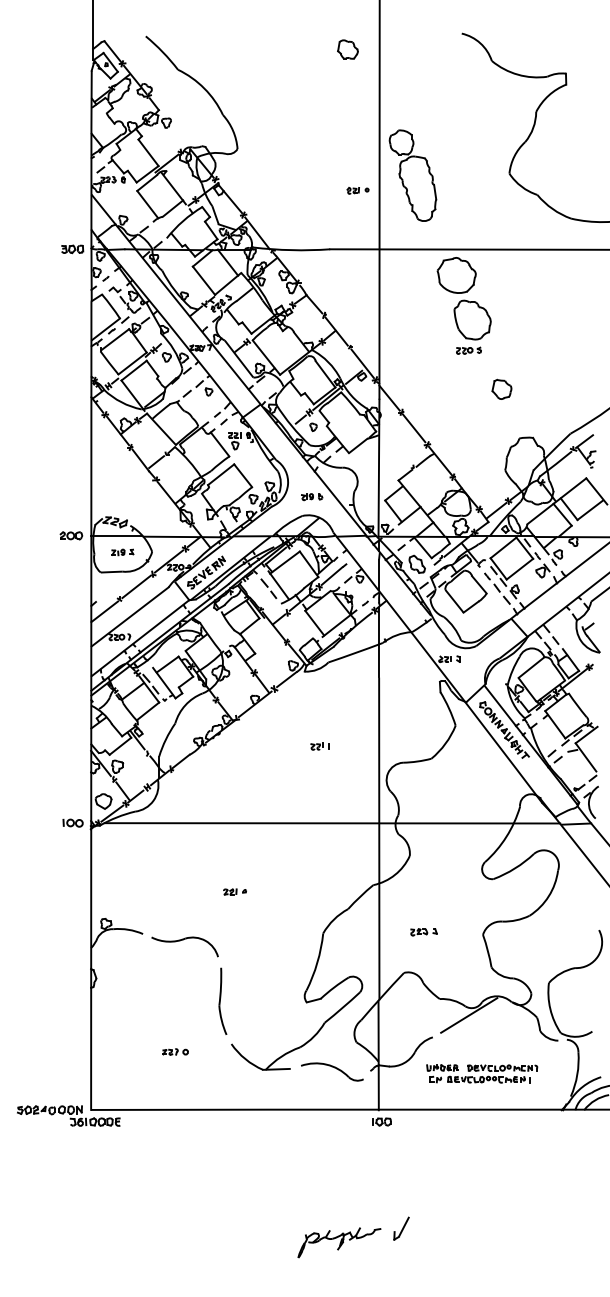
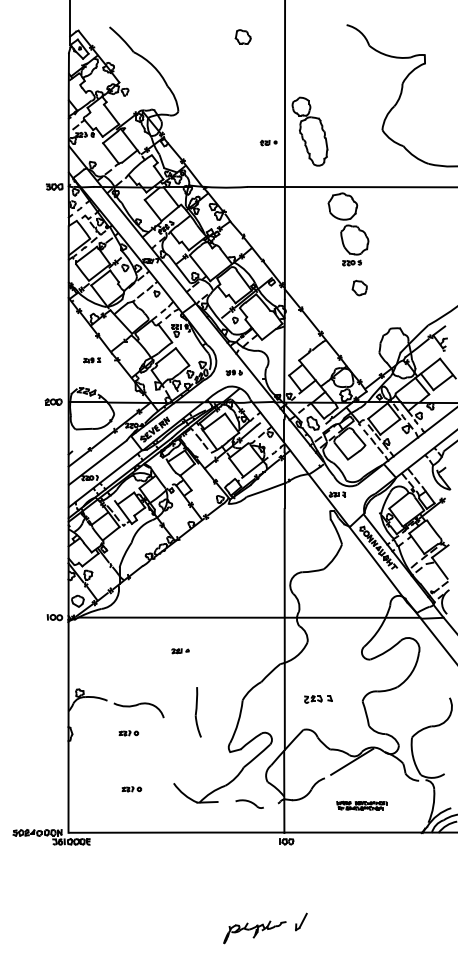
part: (346, 48) -> (242, 36), moved
part: (501, 388) -> (359, 287), moved
part: (123, 552) -> (92, 360), moved
part: (318, 747) -> (239, 560), removed
part: (235, 892) -> (180, 651), moved
part: (422, 932) -> (317, 699), size x1.4
part: (171, 977) -> (128, 733), added
part: (221, 1001) -> (197, 712), moved
part: (332, 1070) -> (249, 803), size x0.6
part: (481, 1073) -> (361, 805), size x0.6

